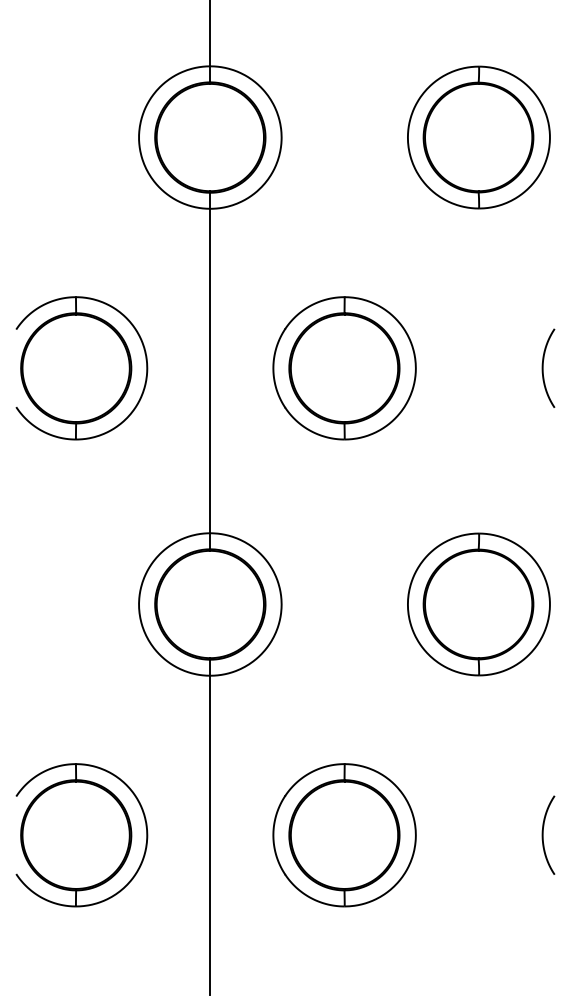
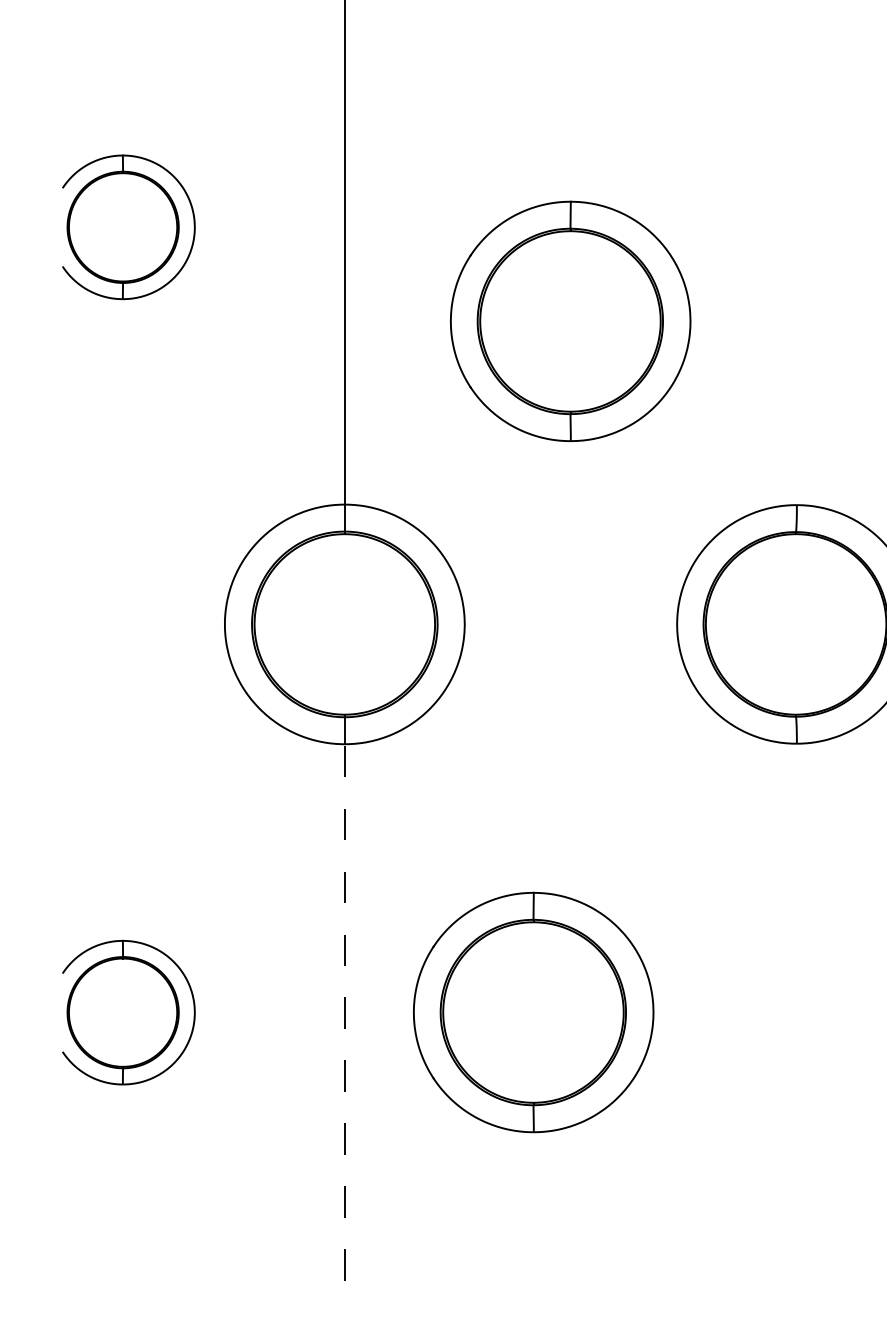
part: (81, 368) -> (128, 227), size x0.6
part: (344, 368) -> (570, 321), moved
part: (81, 835) -> (128, 1012), size x0.6
line: (210, 835) -> (345, 1012), solid -> dashed
part: (344, 835) -> (533, 1012), moved

